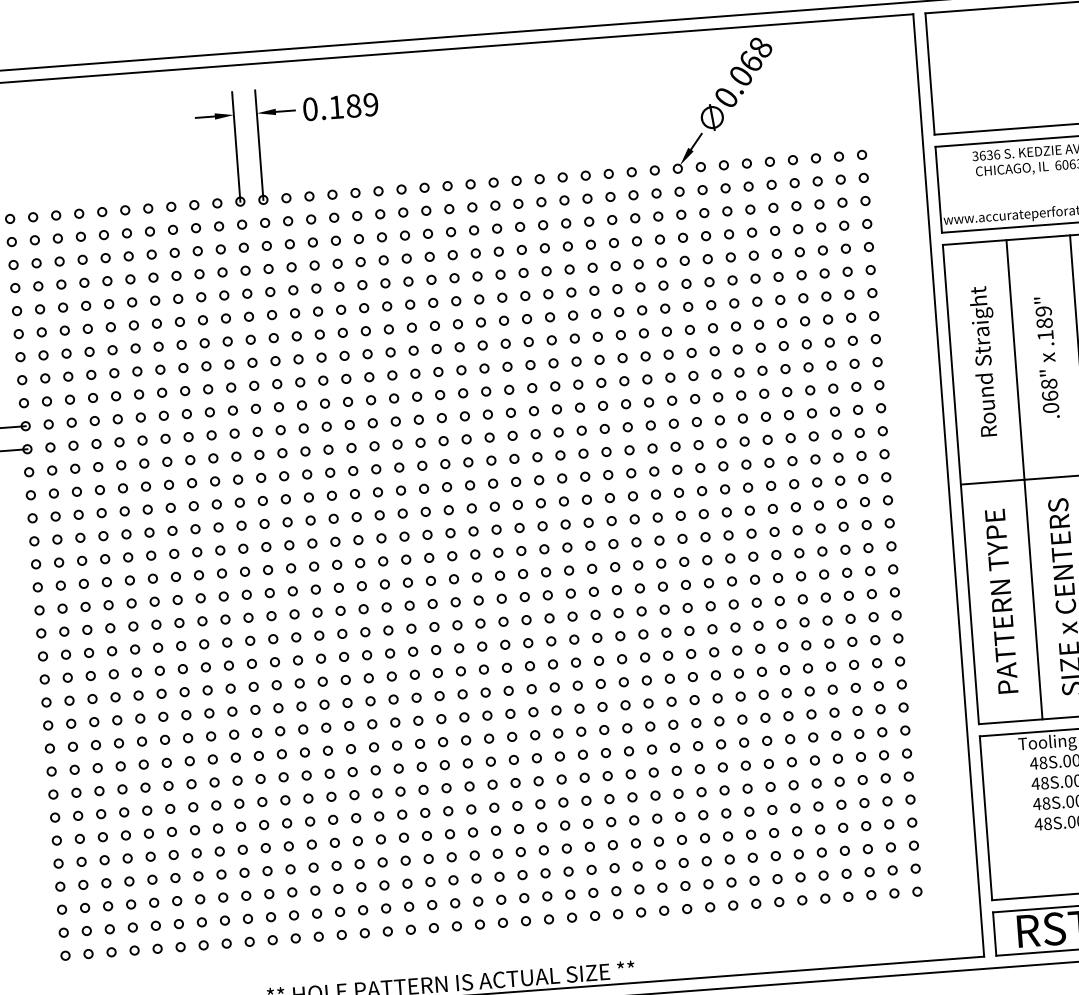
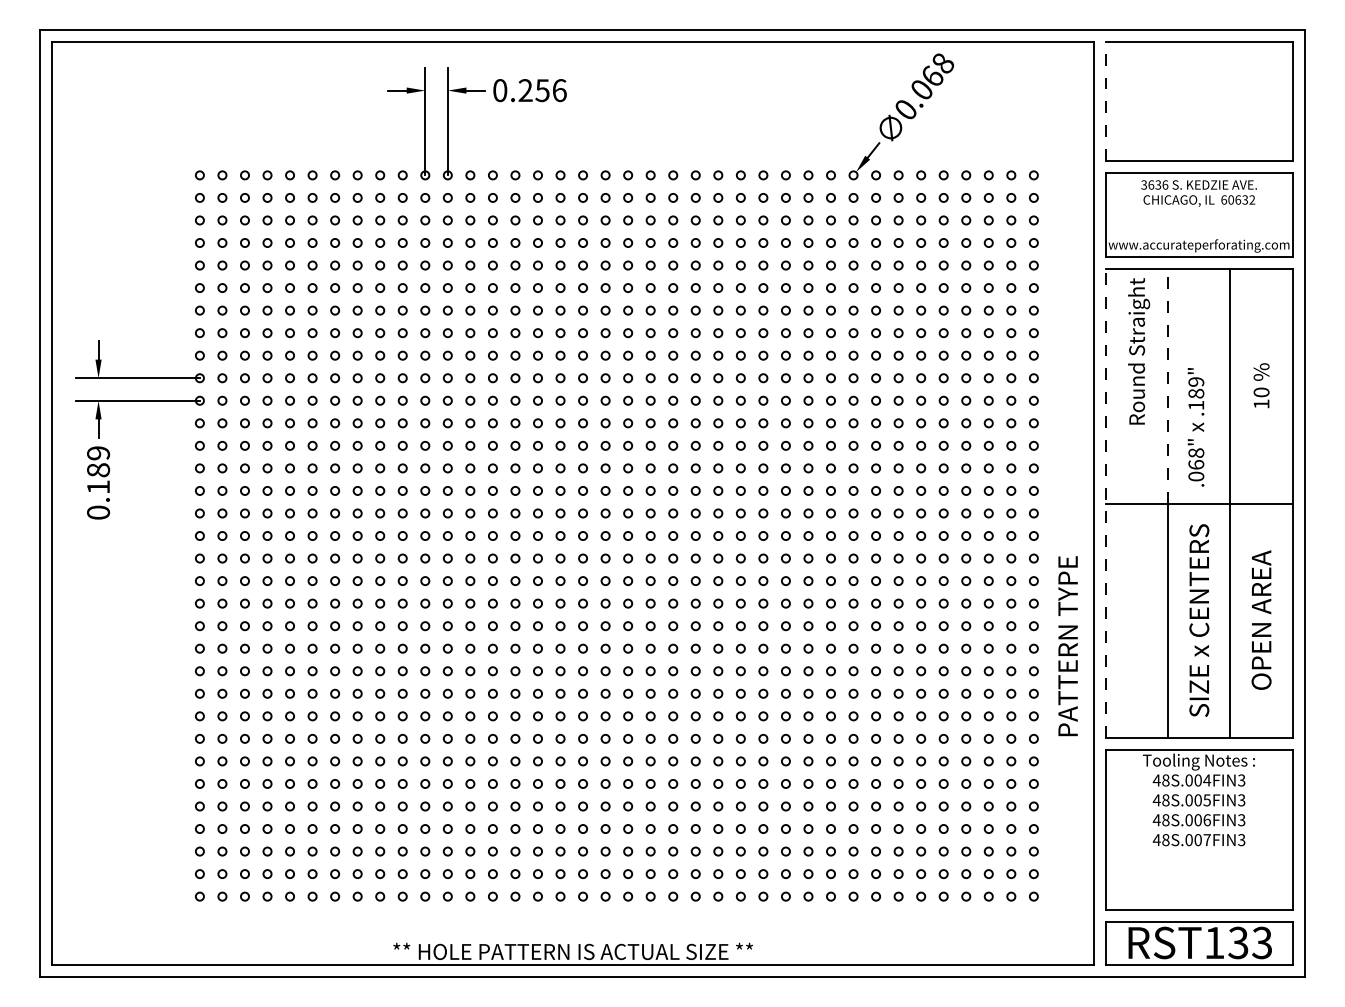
line: (929, 73) -> (1105, 101), solid -> dashed
text: (353, 105) -> (542, 90), 0.189 -> 0.256
text: (1046, 357) -> (1195, 427), moved
line: (1015, 359) -> (1168, 385), solid -> dashed
text: (986, 361) -> (1139, 351), moved
line: (960, 484) -> (1105, 503), solid -> dashed
text: (1001, 601) -> (1067, 646), moved

